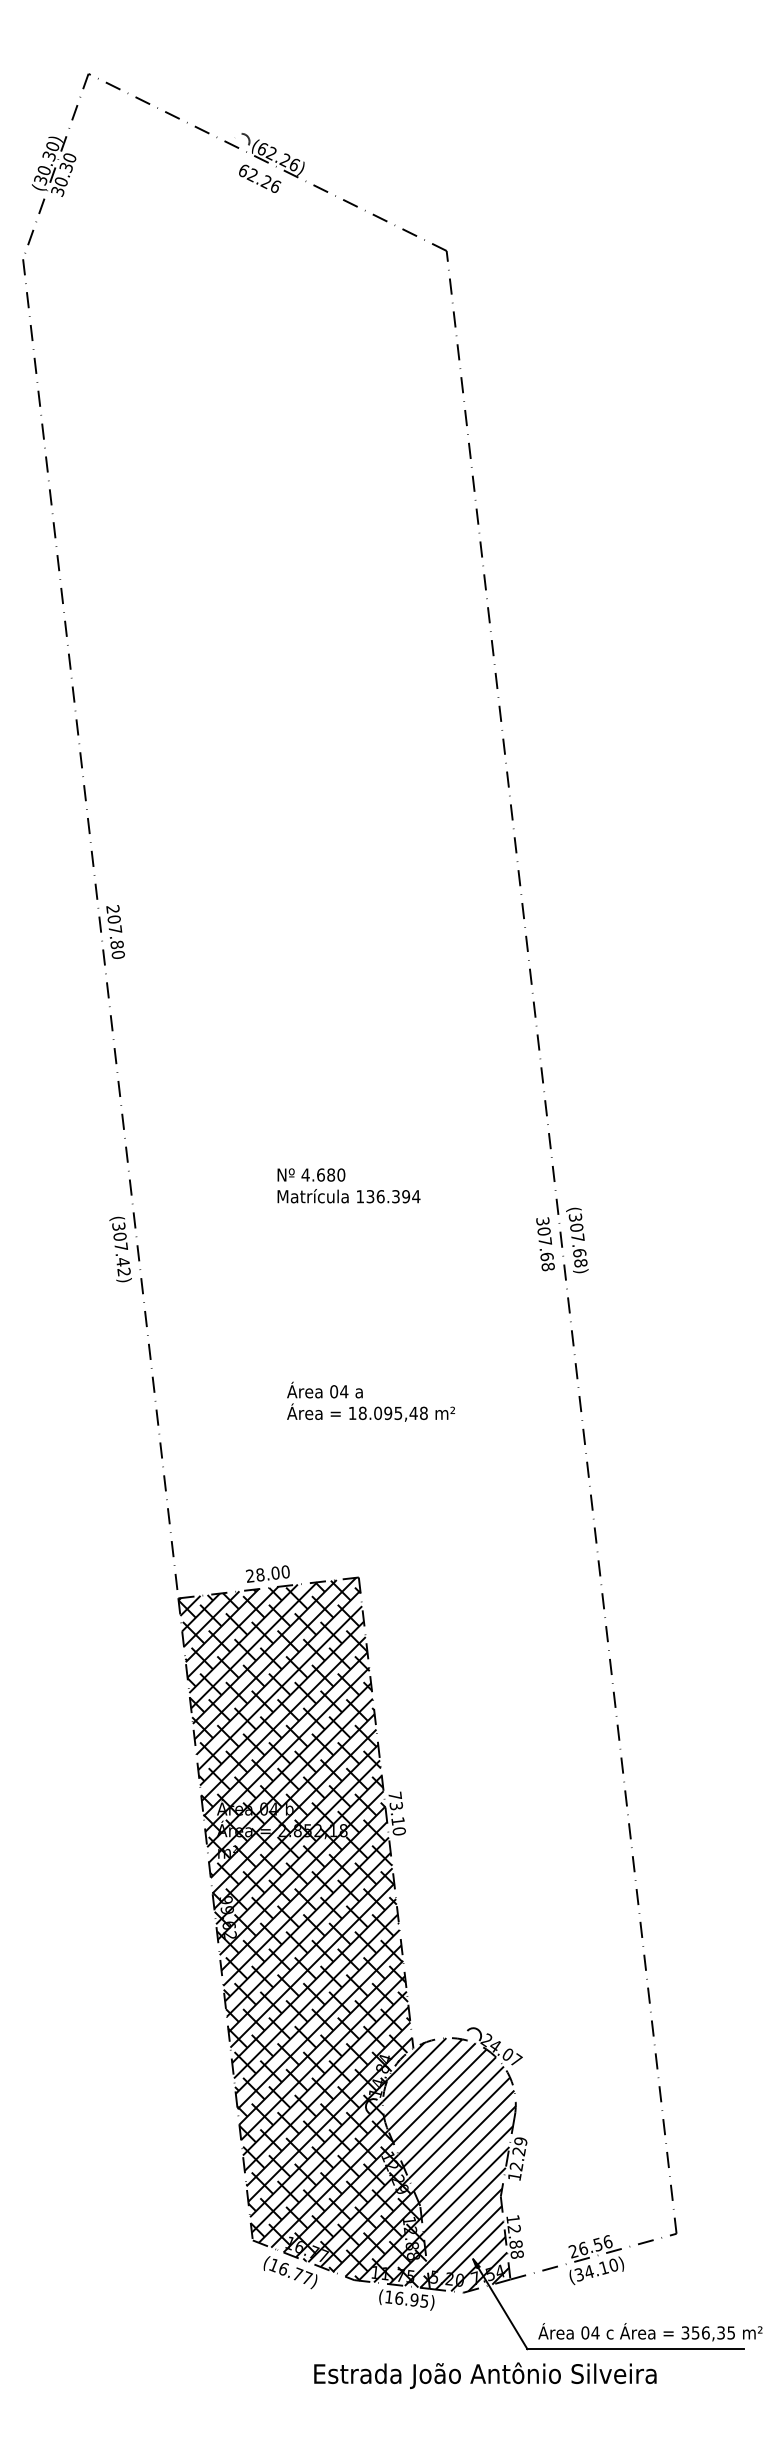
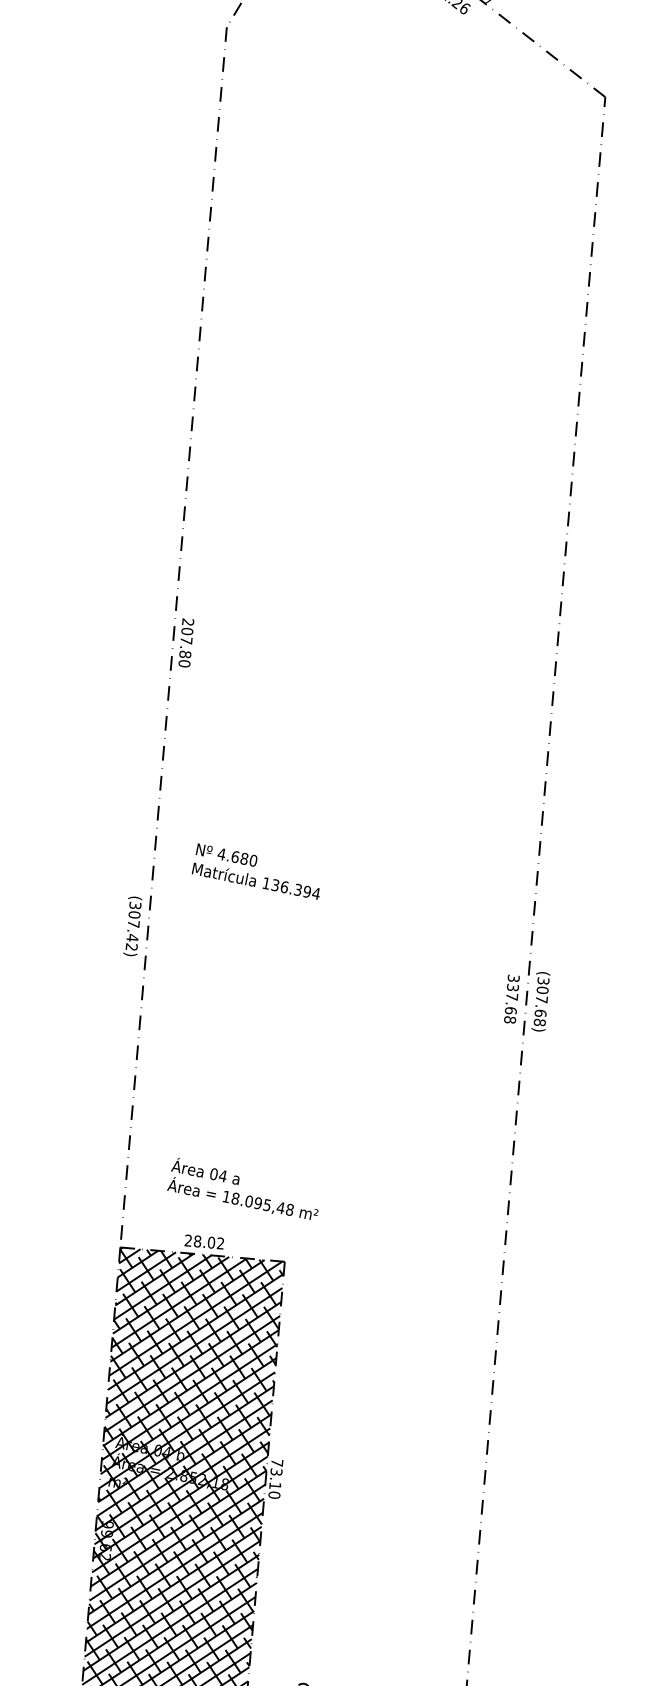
text: (348, 1185) -> (257, 871), moved
text: (543, 1231) -> (512, 987), 307.68 -> 337.68
text: (370, 1401) -> (244, 1189), moved
text: (285, 1571) -> (220, 1243), 28.00 -> 28.02

